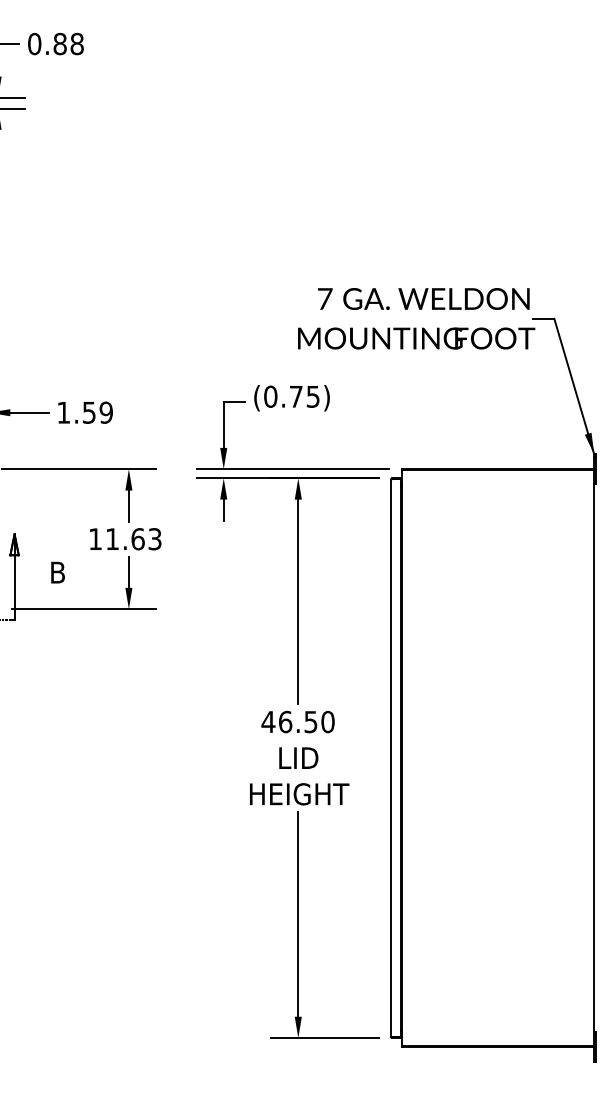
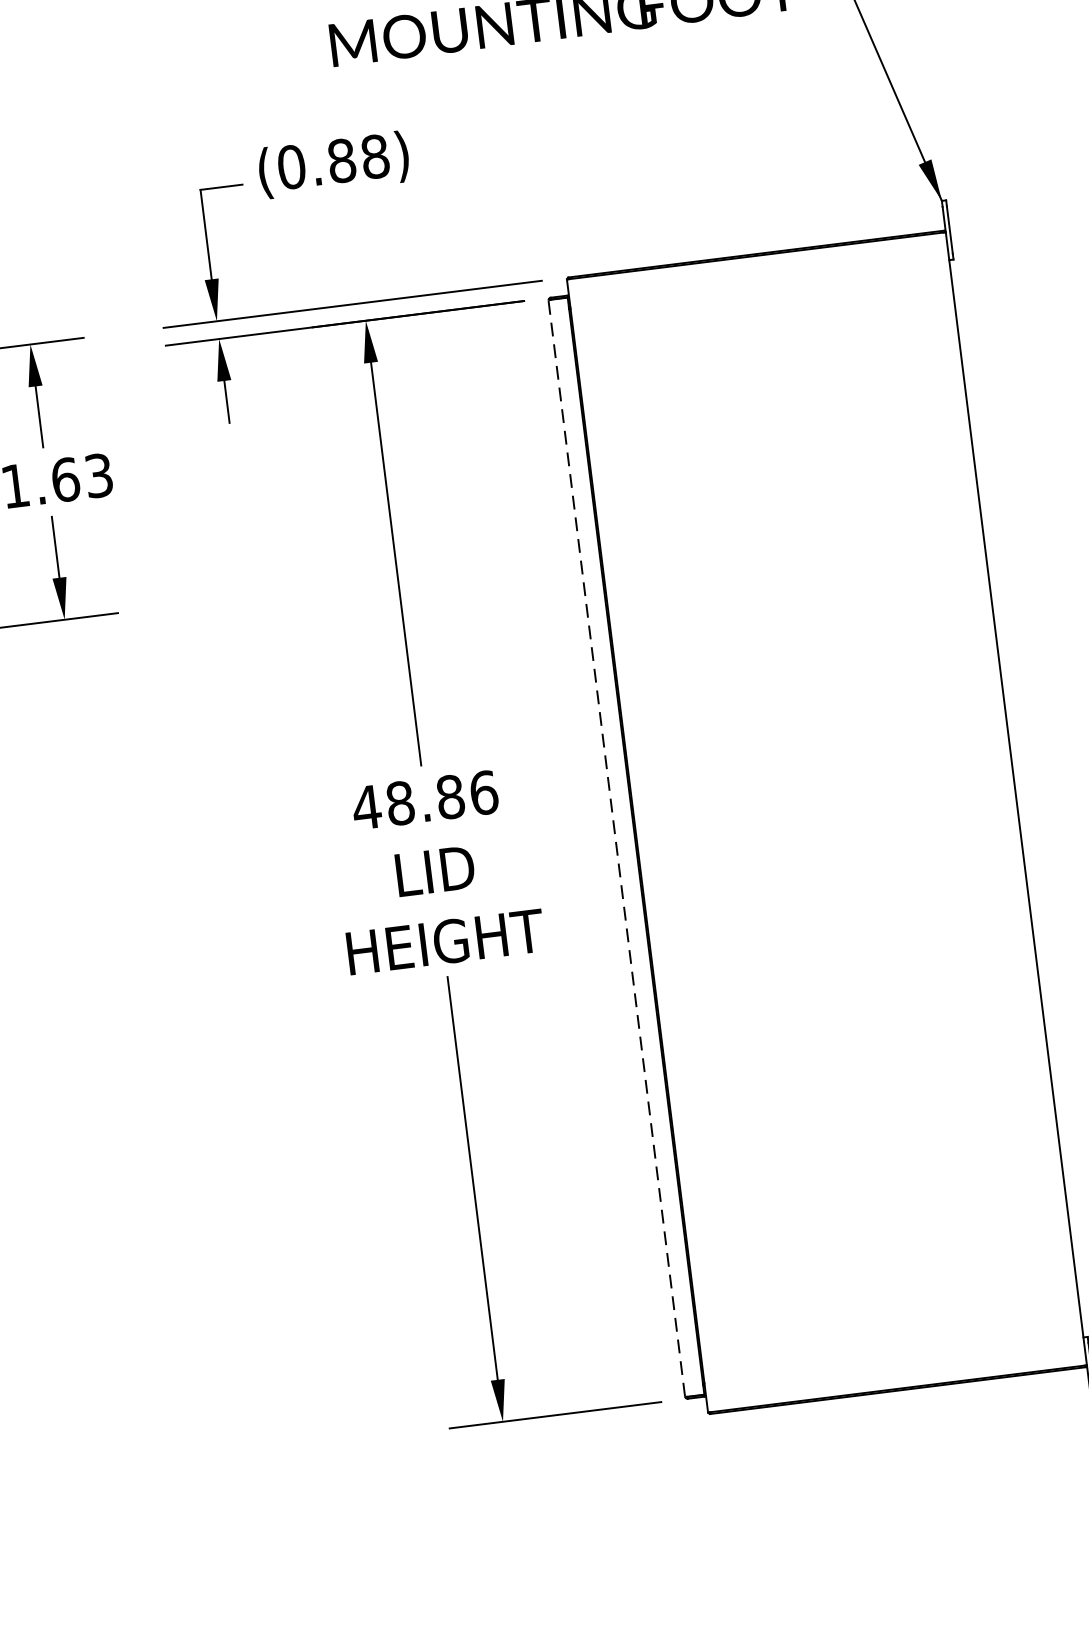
text: (304, 396) -> (357, 158), (0.75) -> (0.88)
text: (306, 721) -> (441, 797), 46.50 -> 48.86
line: (391, 758) -> (617, 849), solid -> dashed

